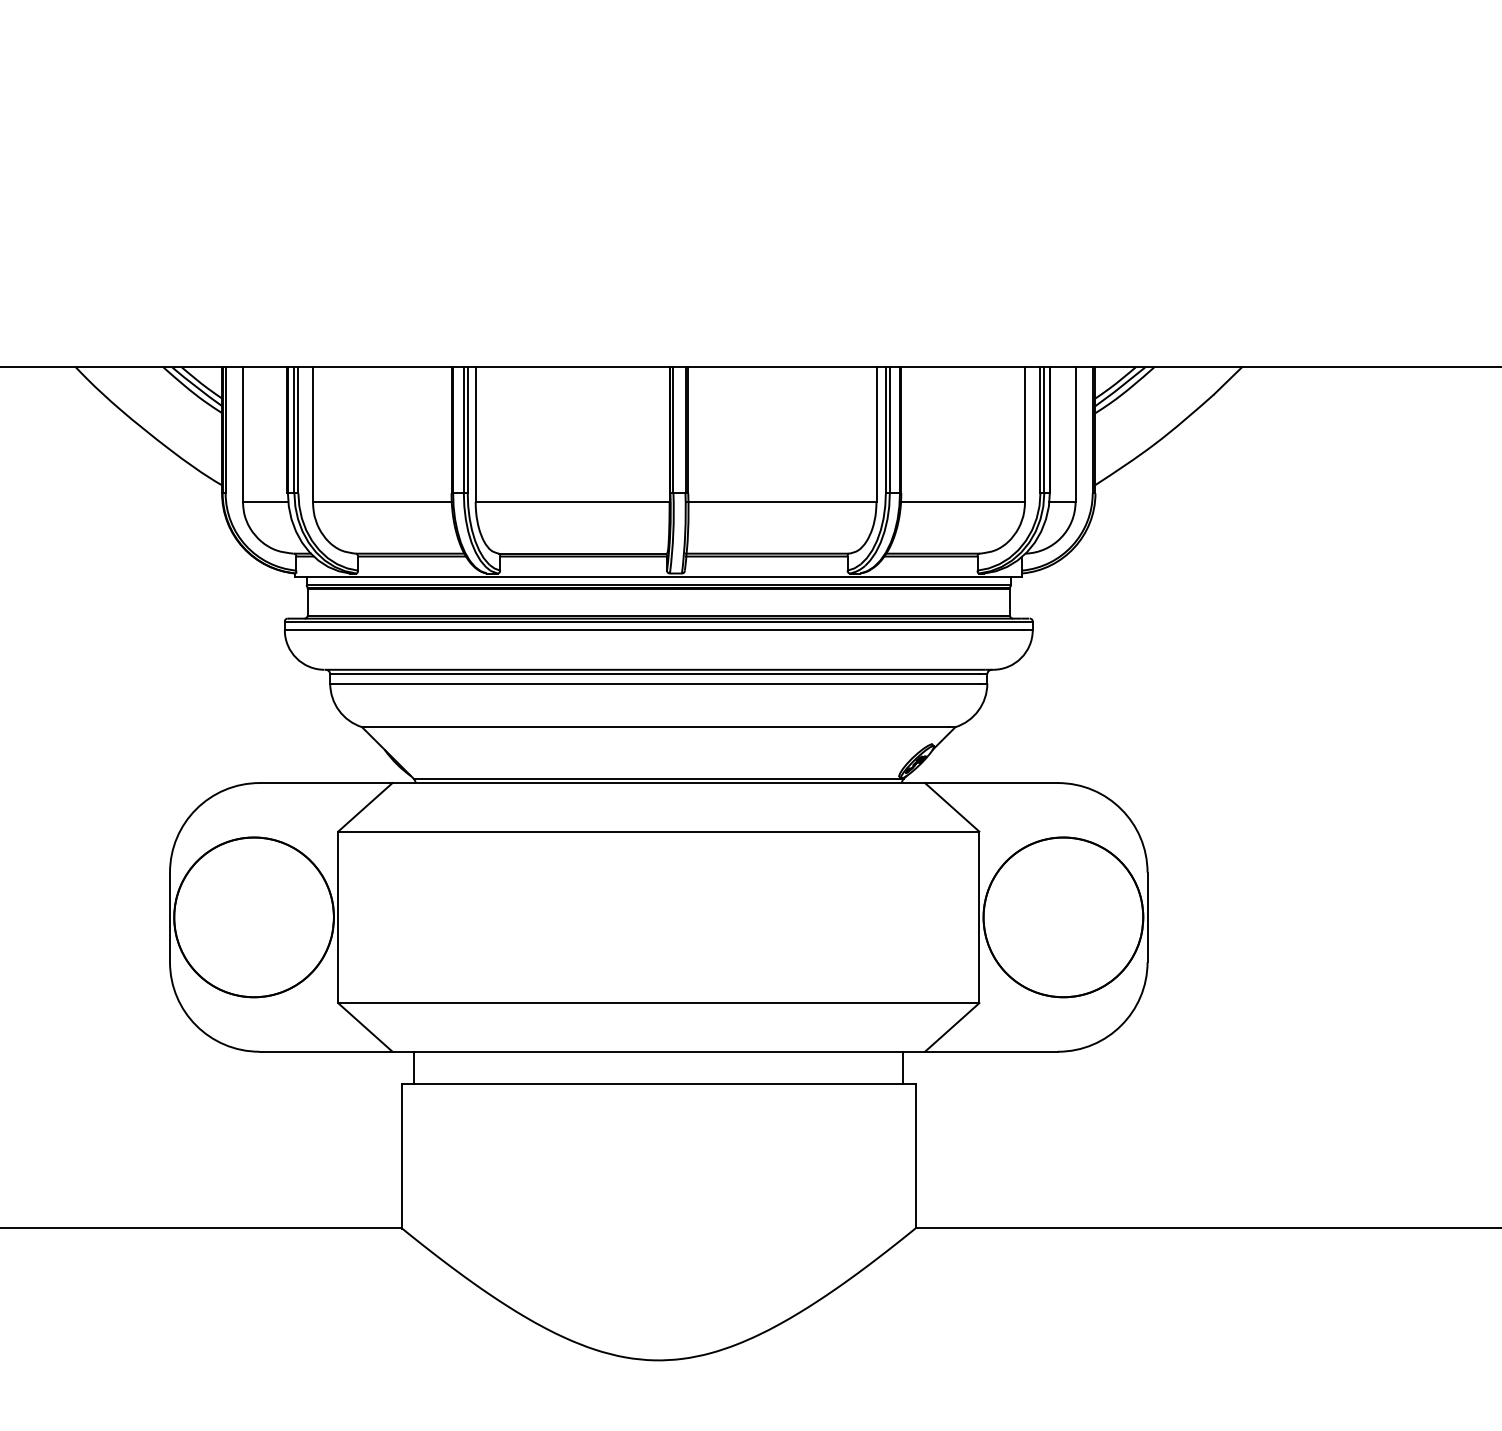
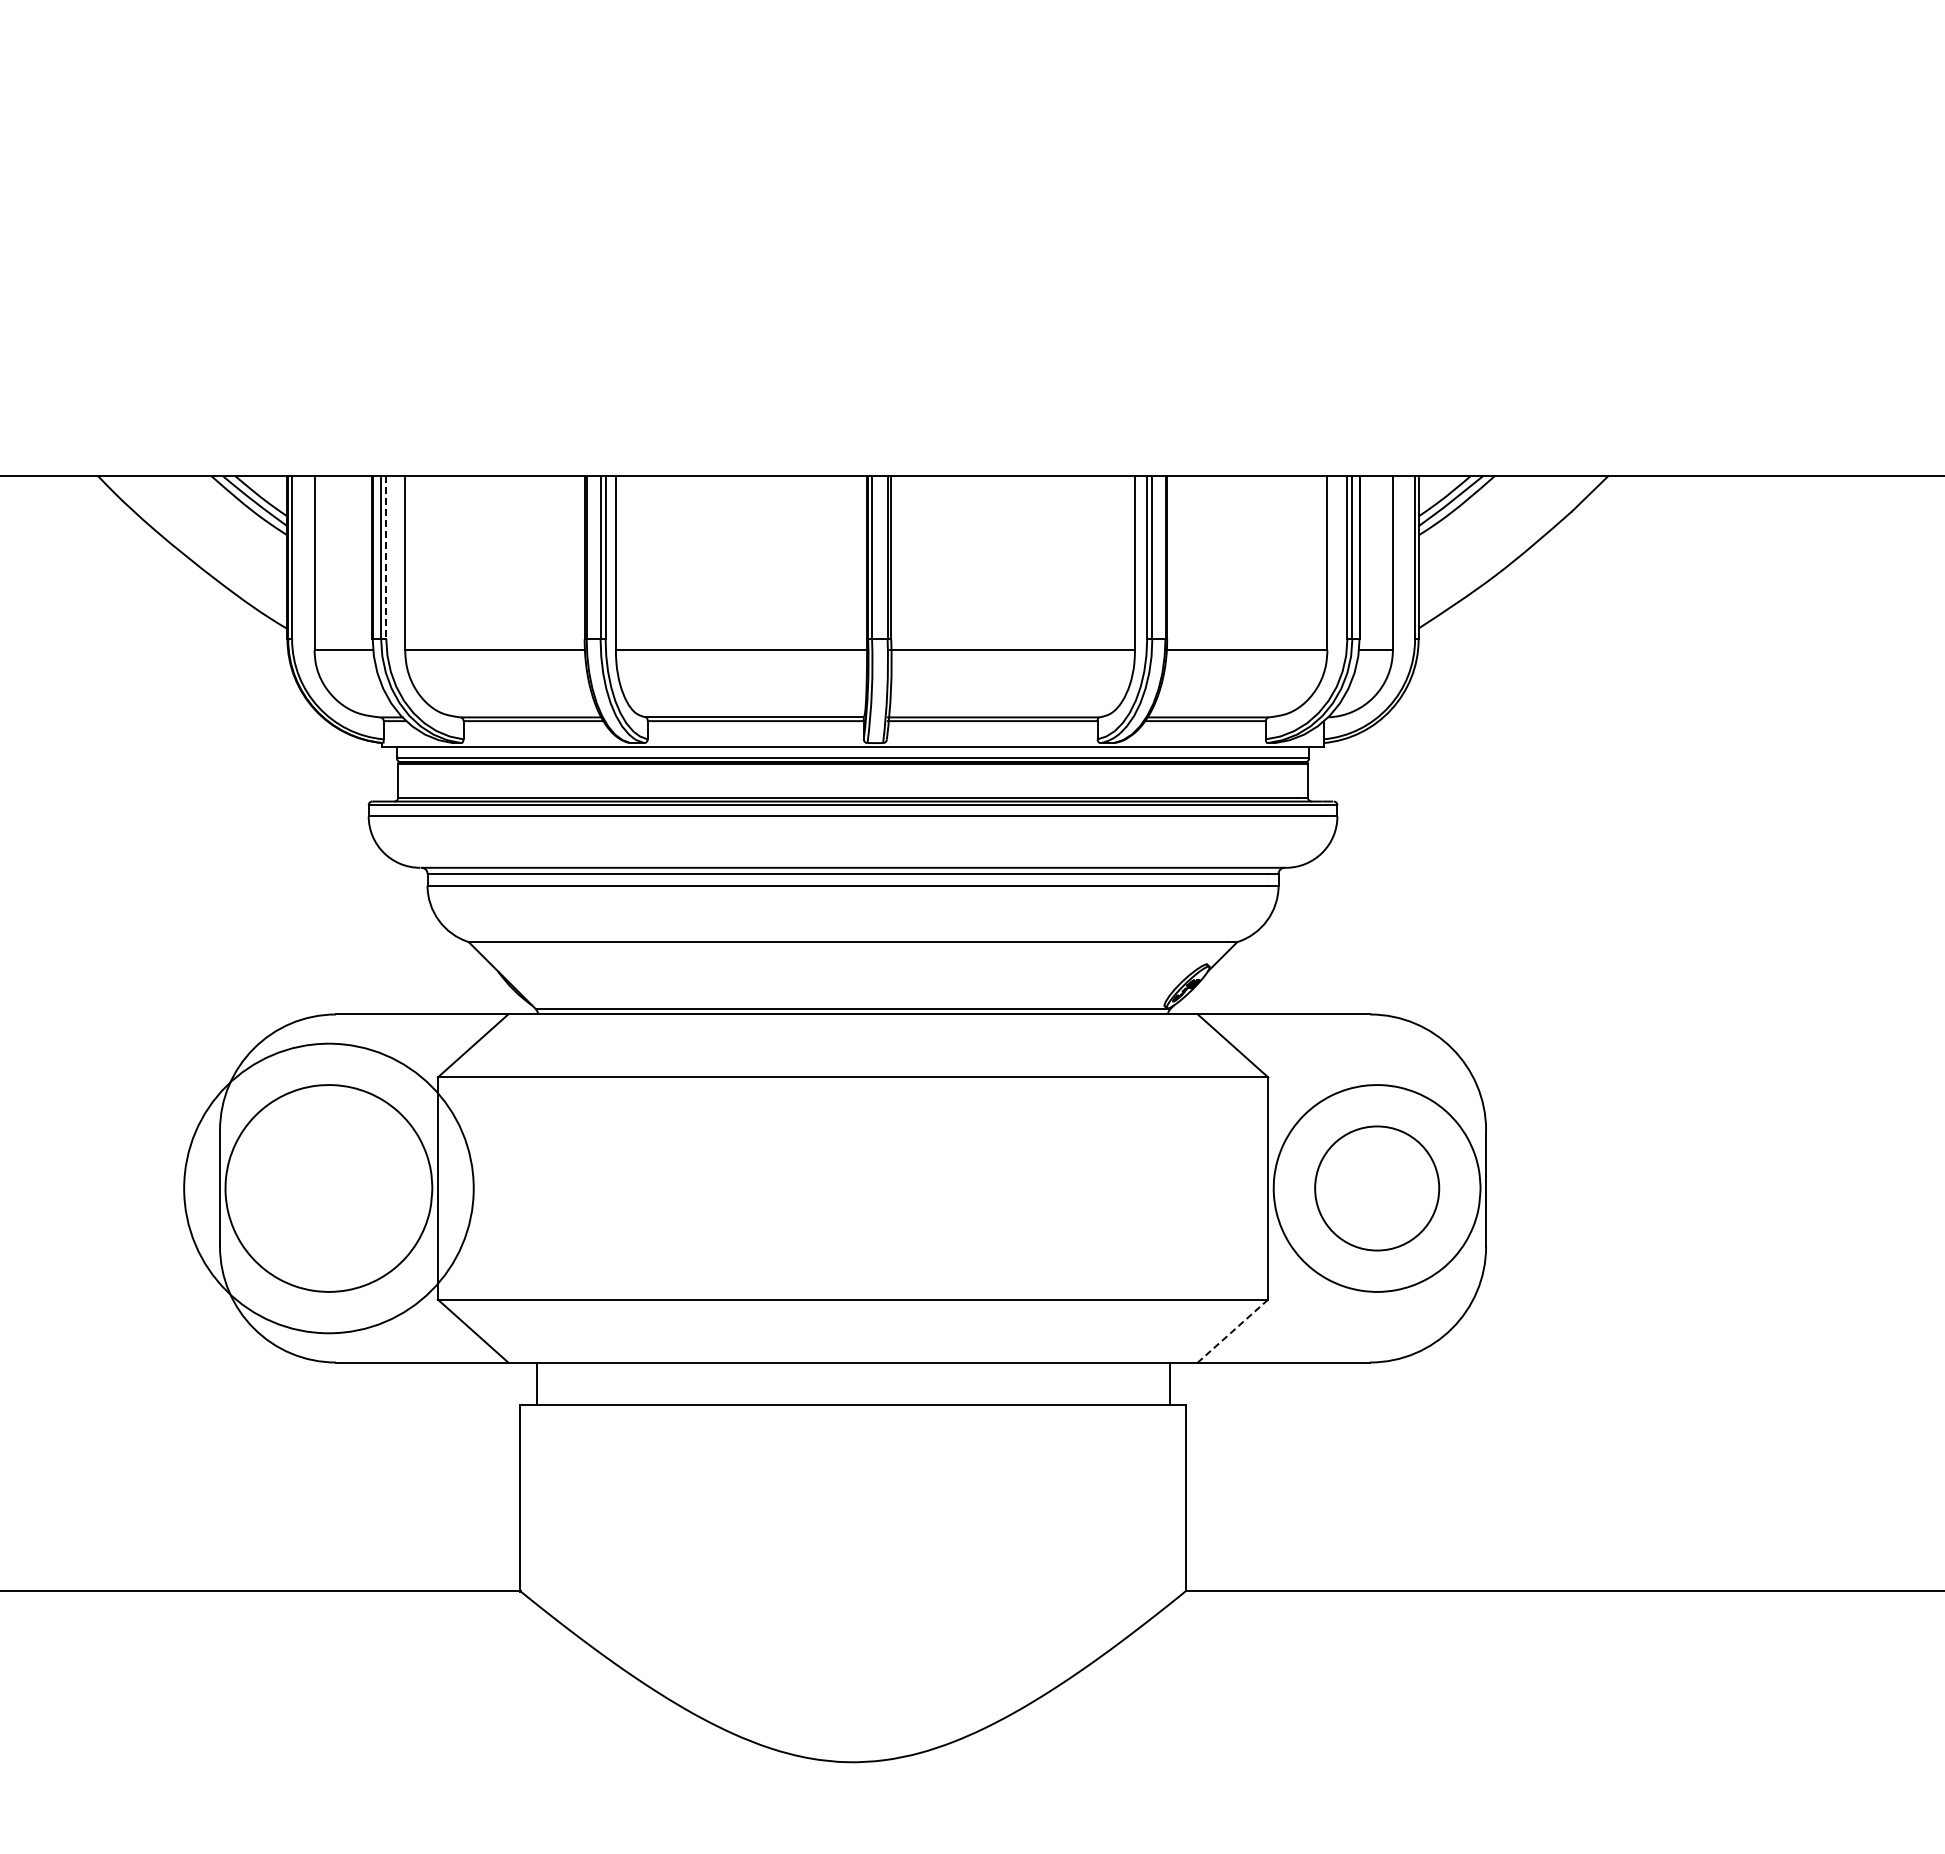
line: (298, 430) -> (386, 557), solid -> dashed
circle: (253, 917) -> (328, 1188), size x1.4
circle: (1062, 917) -> (1376, 1188), size x0.6
line: (951, 1027) -> (1232, 1331), solid -> dashed

